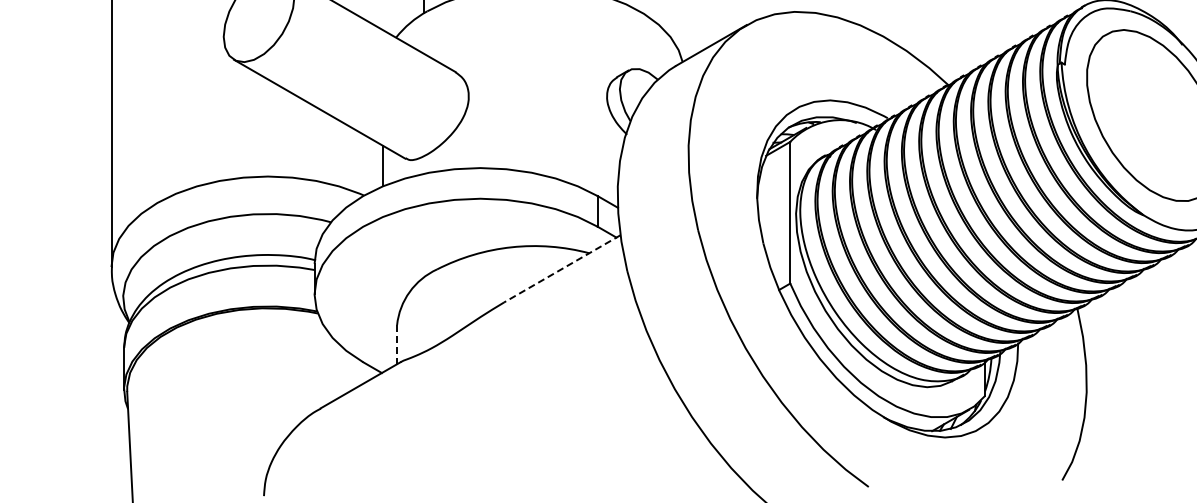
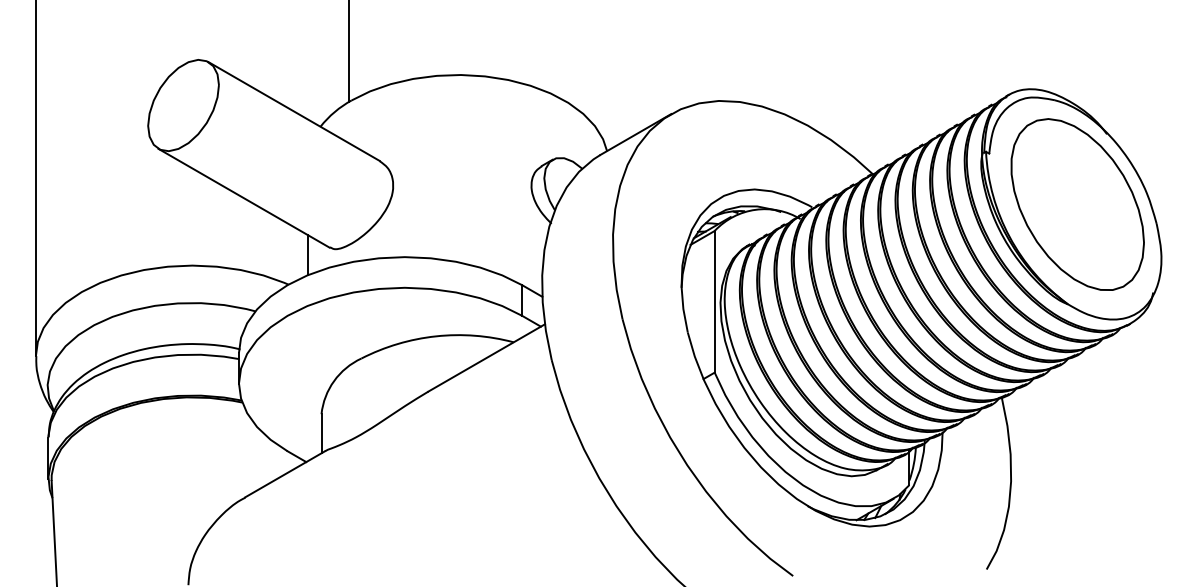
line: (562, 269) -> (486, 358), dashed -> solid
line: (397, 344) -> (321, 433), dashed -> solid

